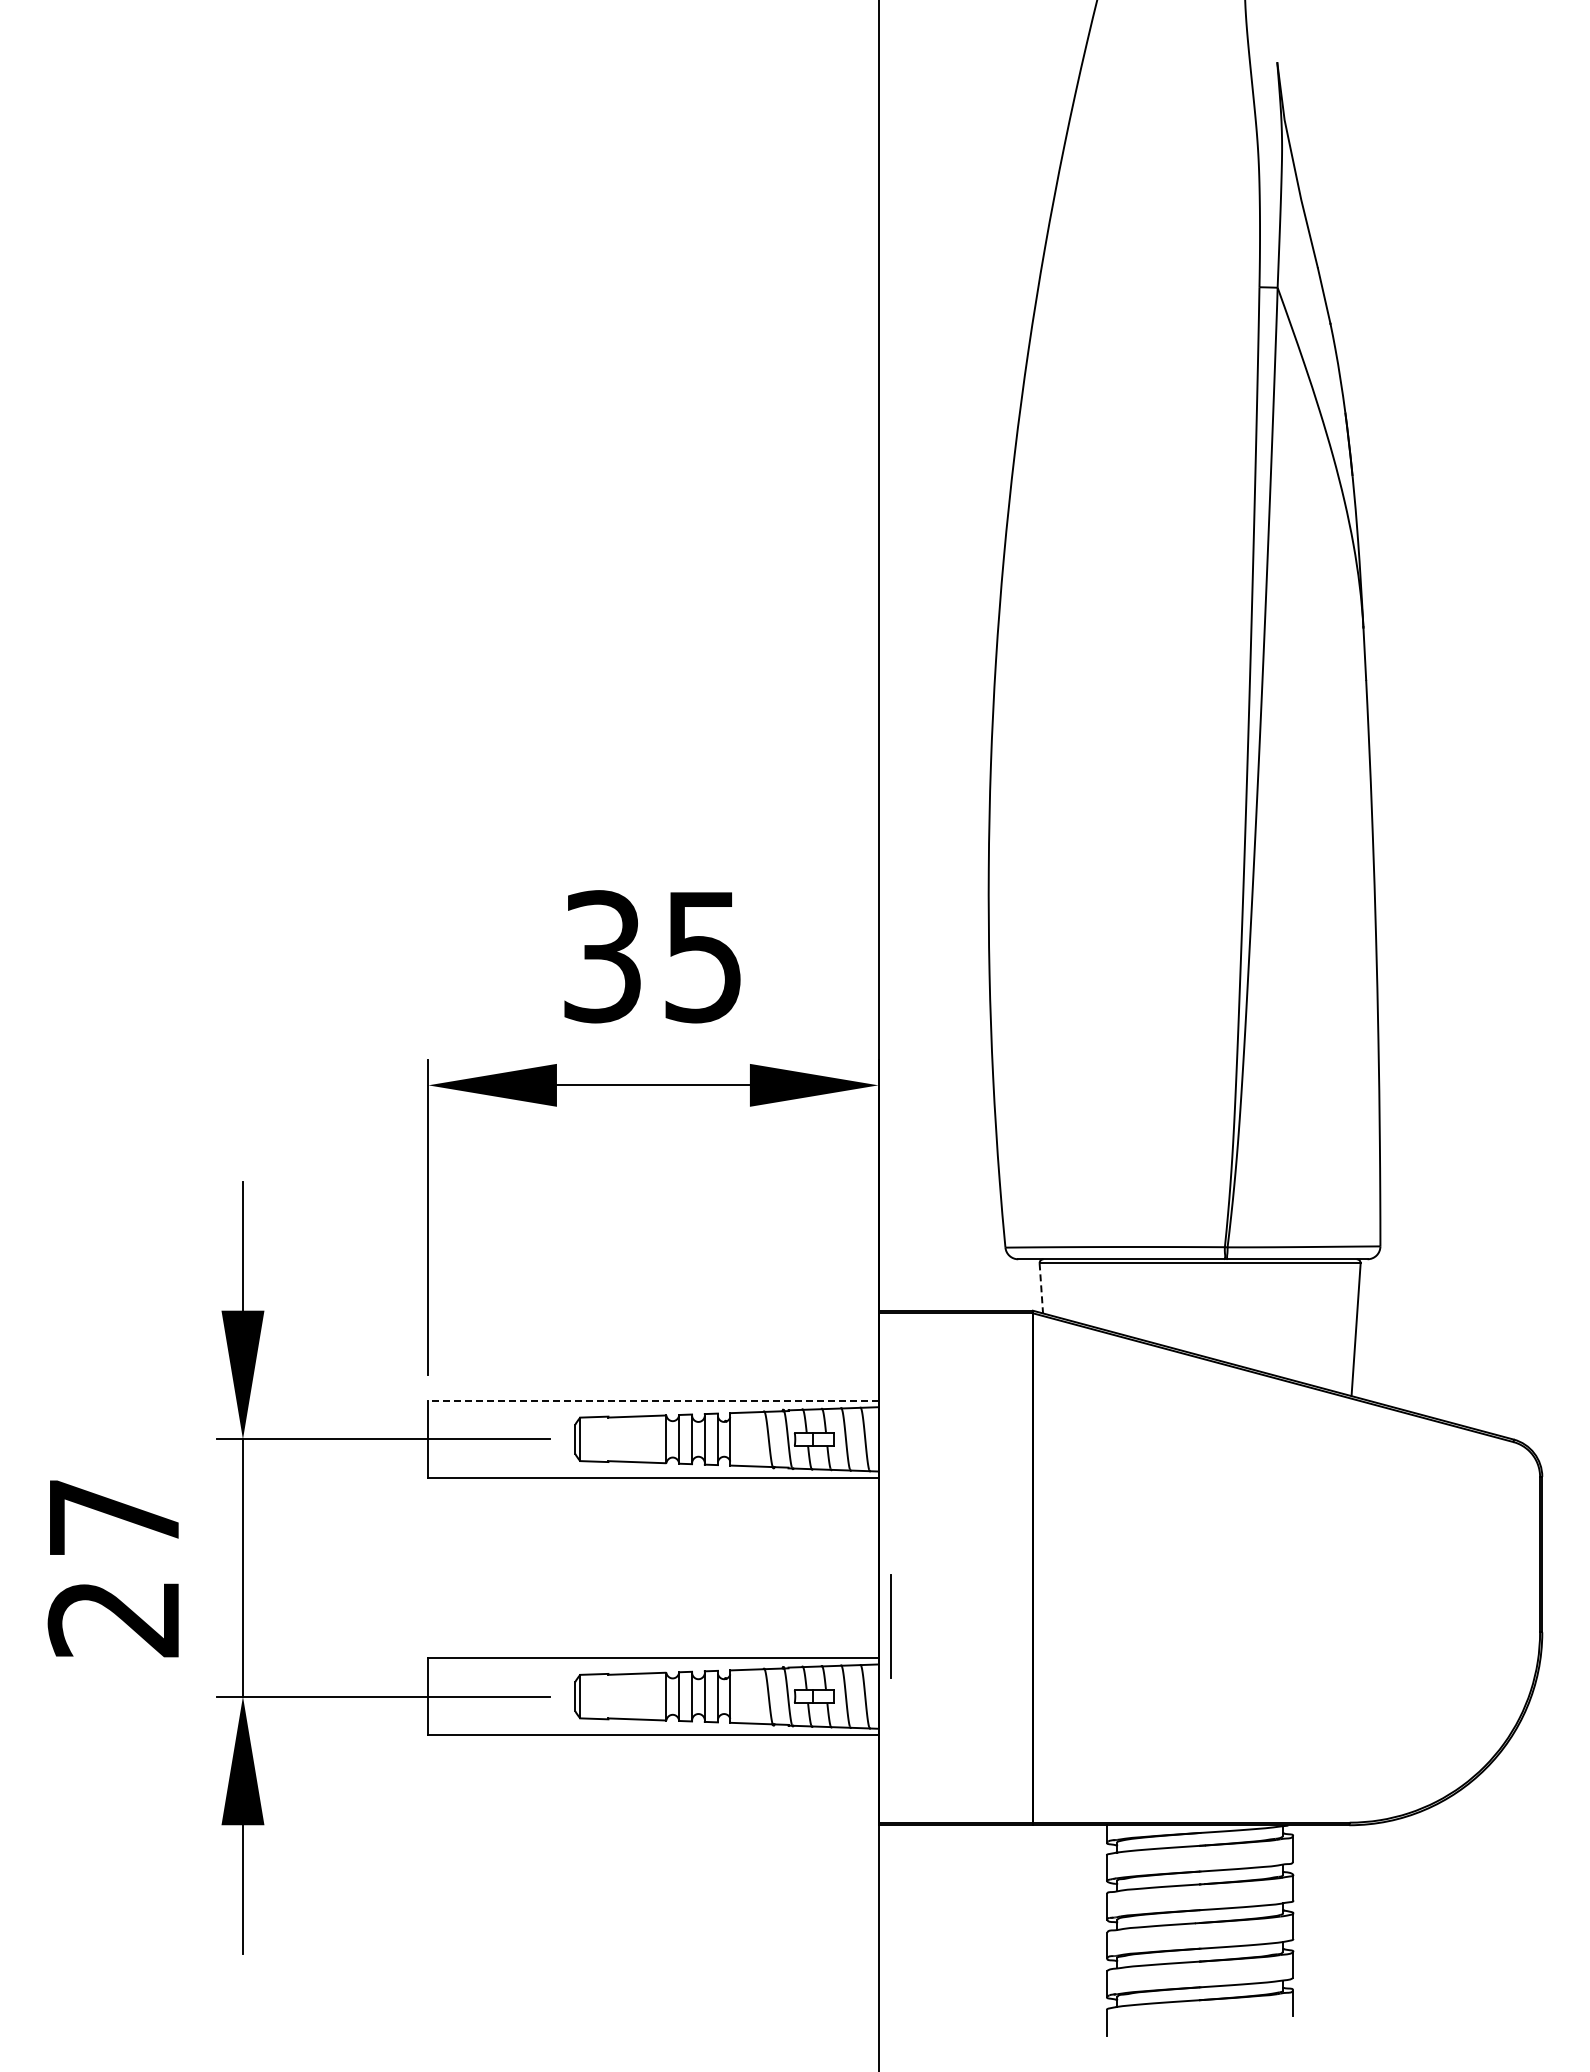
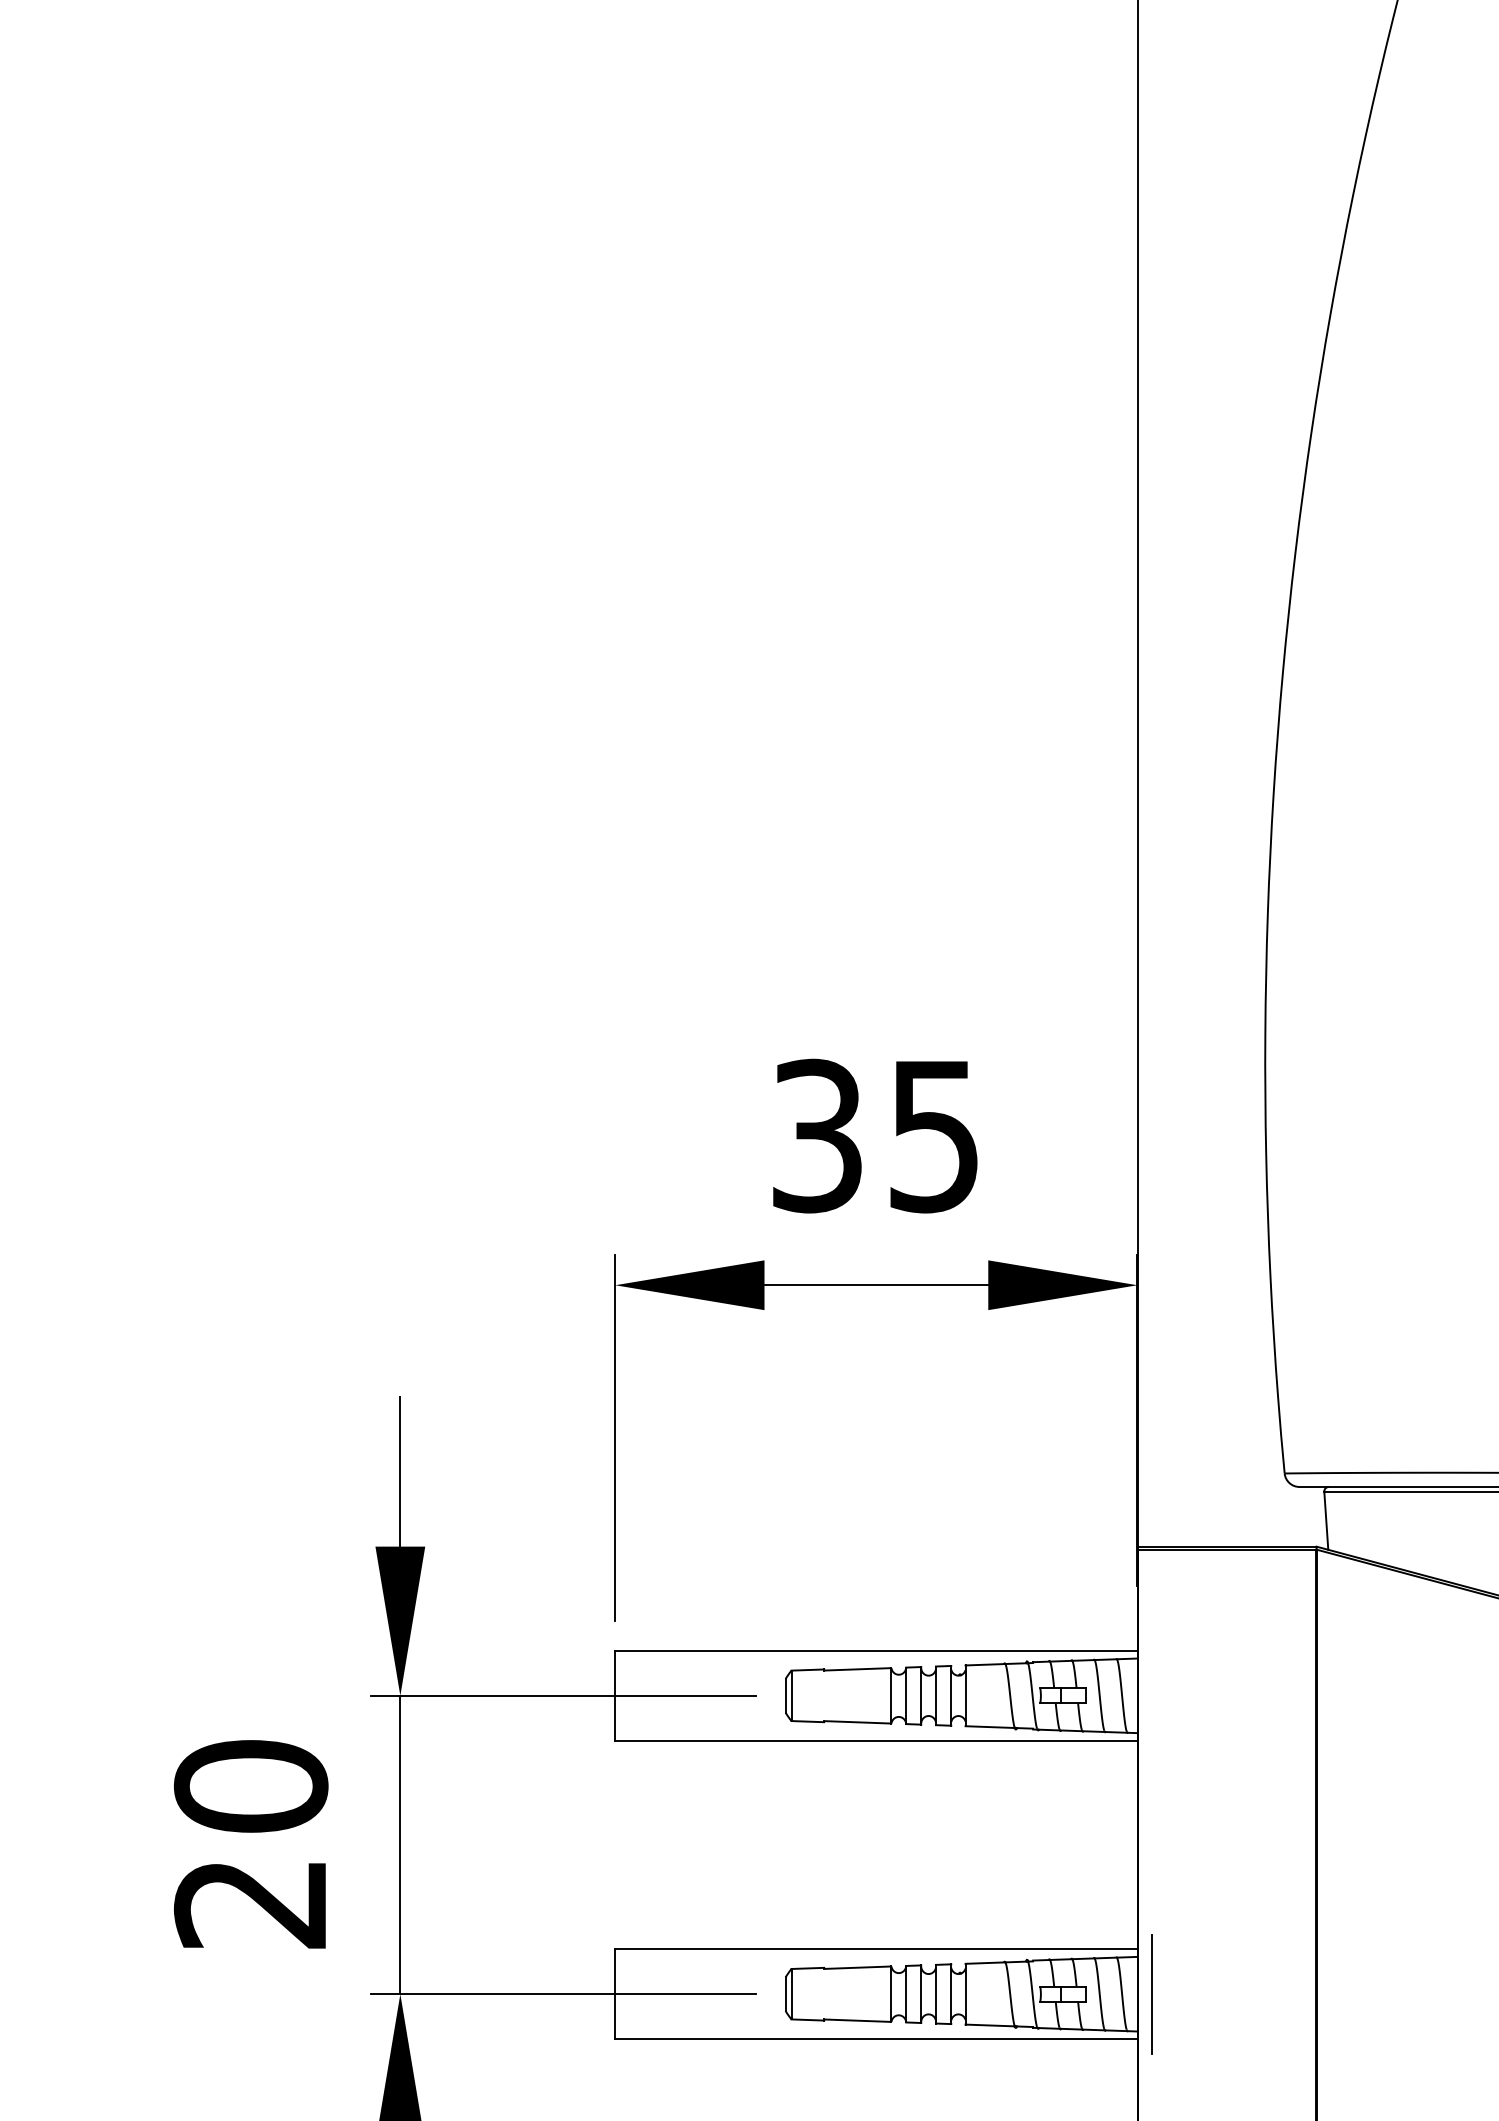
line: (1041, 1288) -> (1326, 1520), dashed -> solid
line: (652, 1400) -> (875, 1650), dashed -> solid
text: (114, 1517) -> (251, 1786), 27 -> 20
line: (890, 1626) -> (1151, 1994), moved

